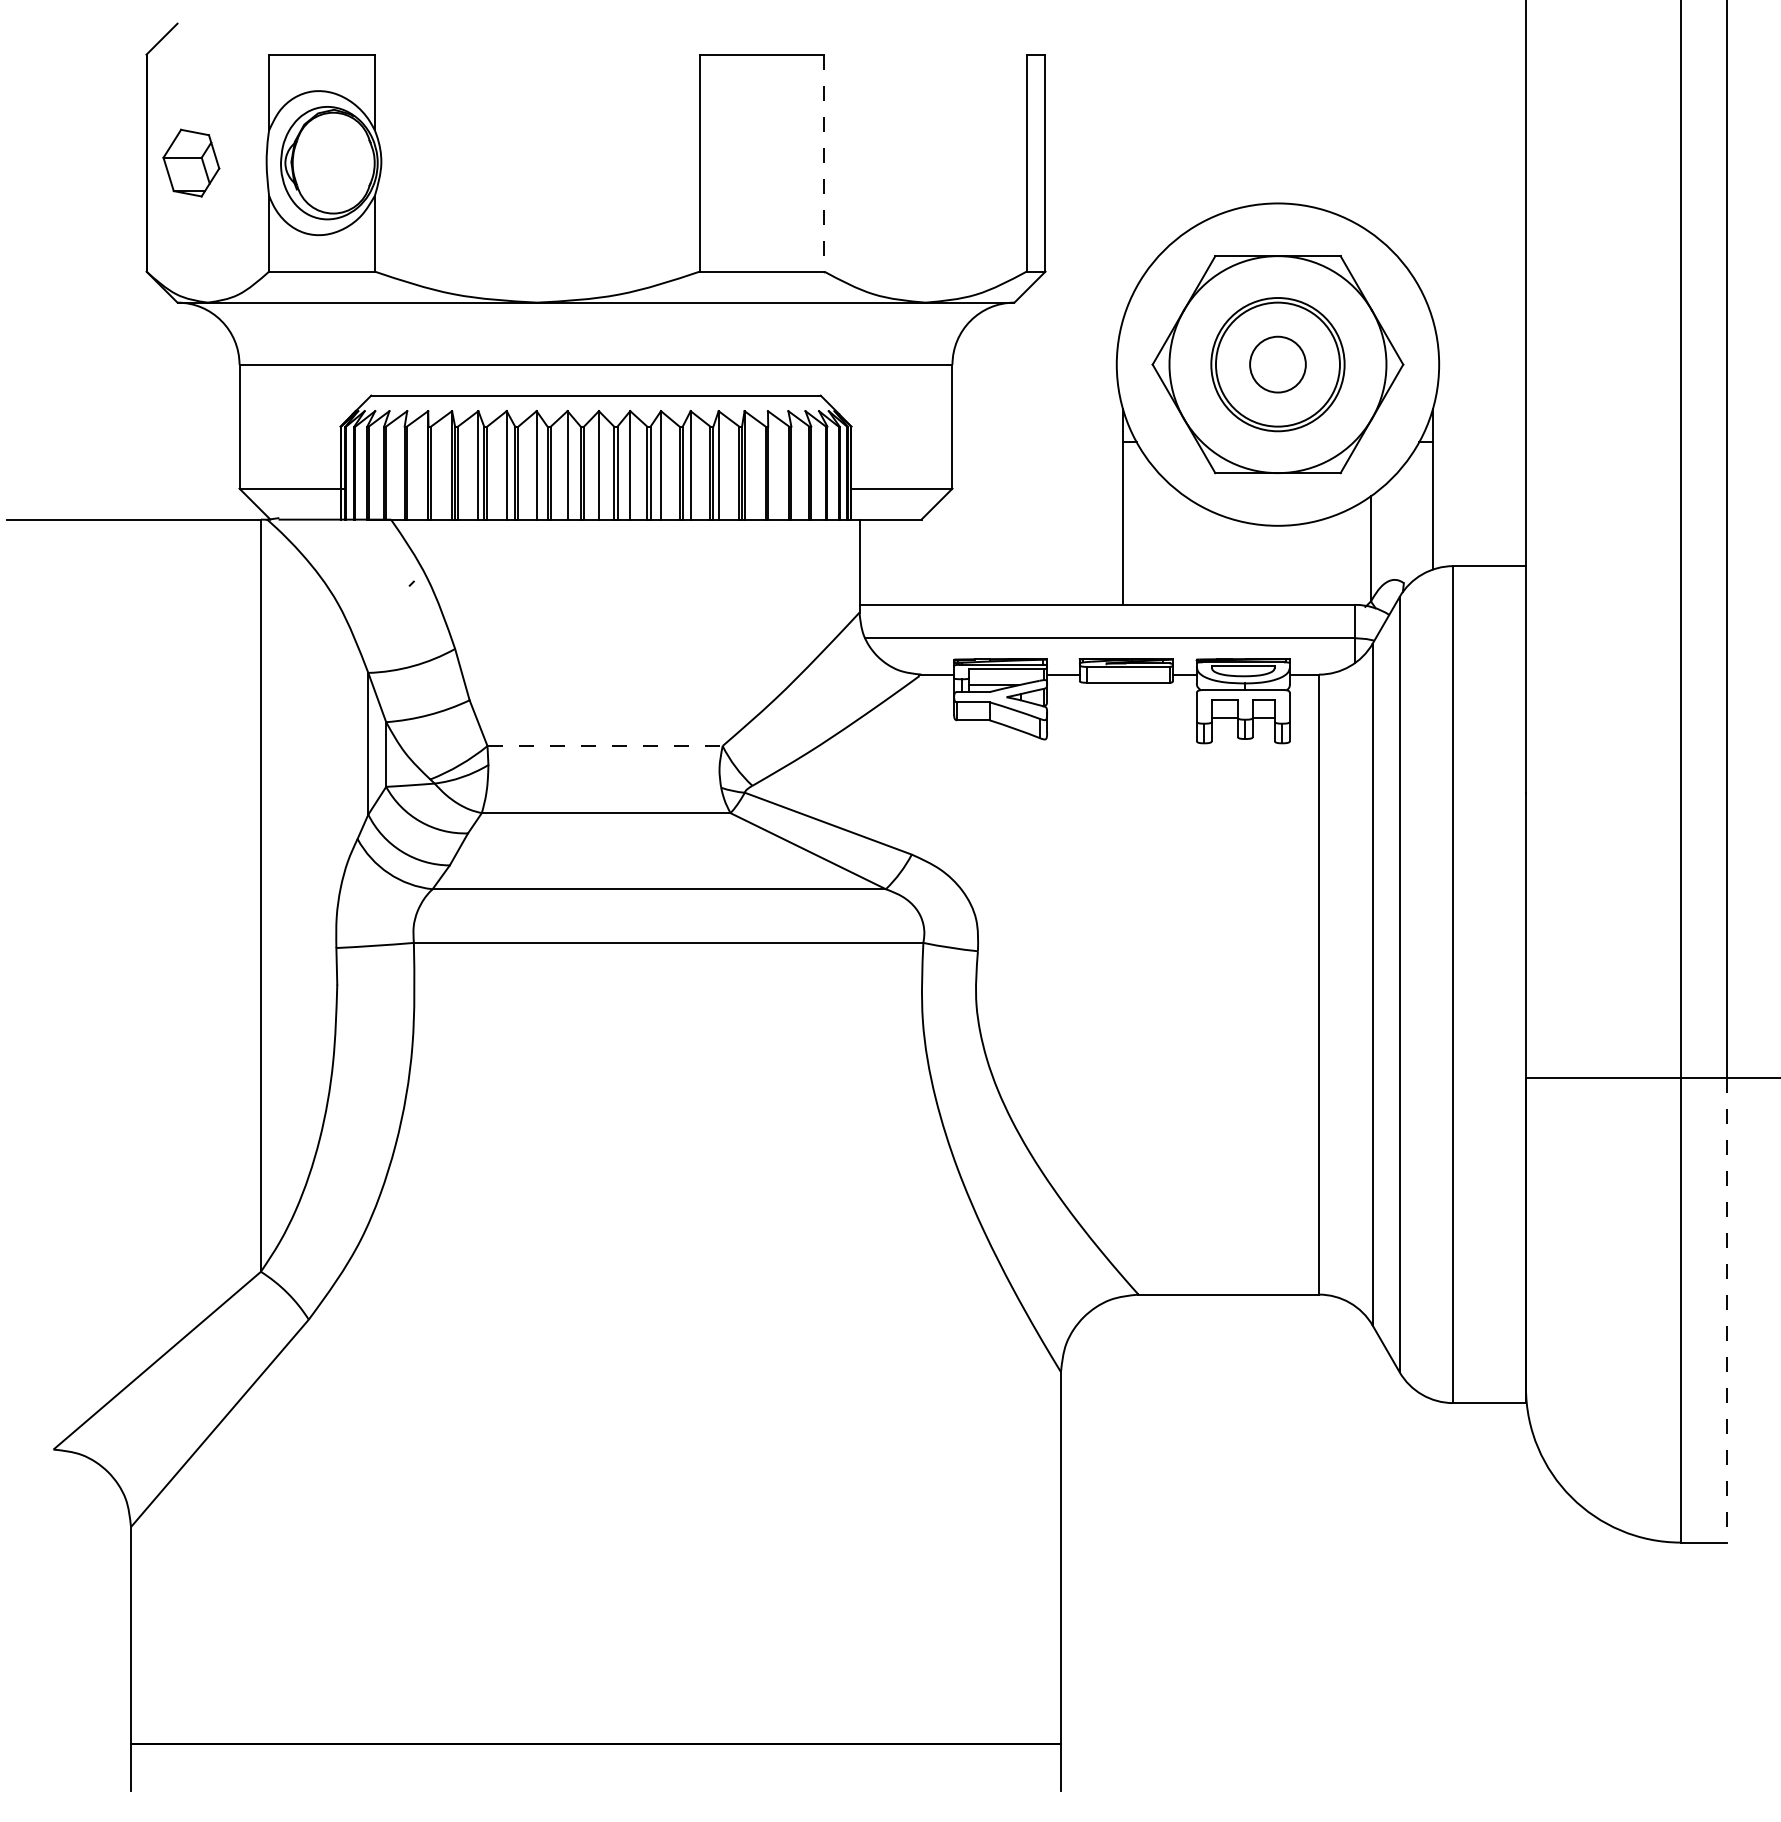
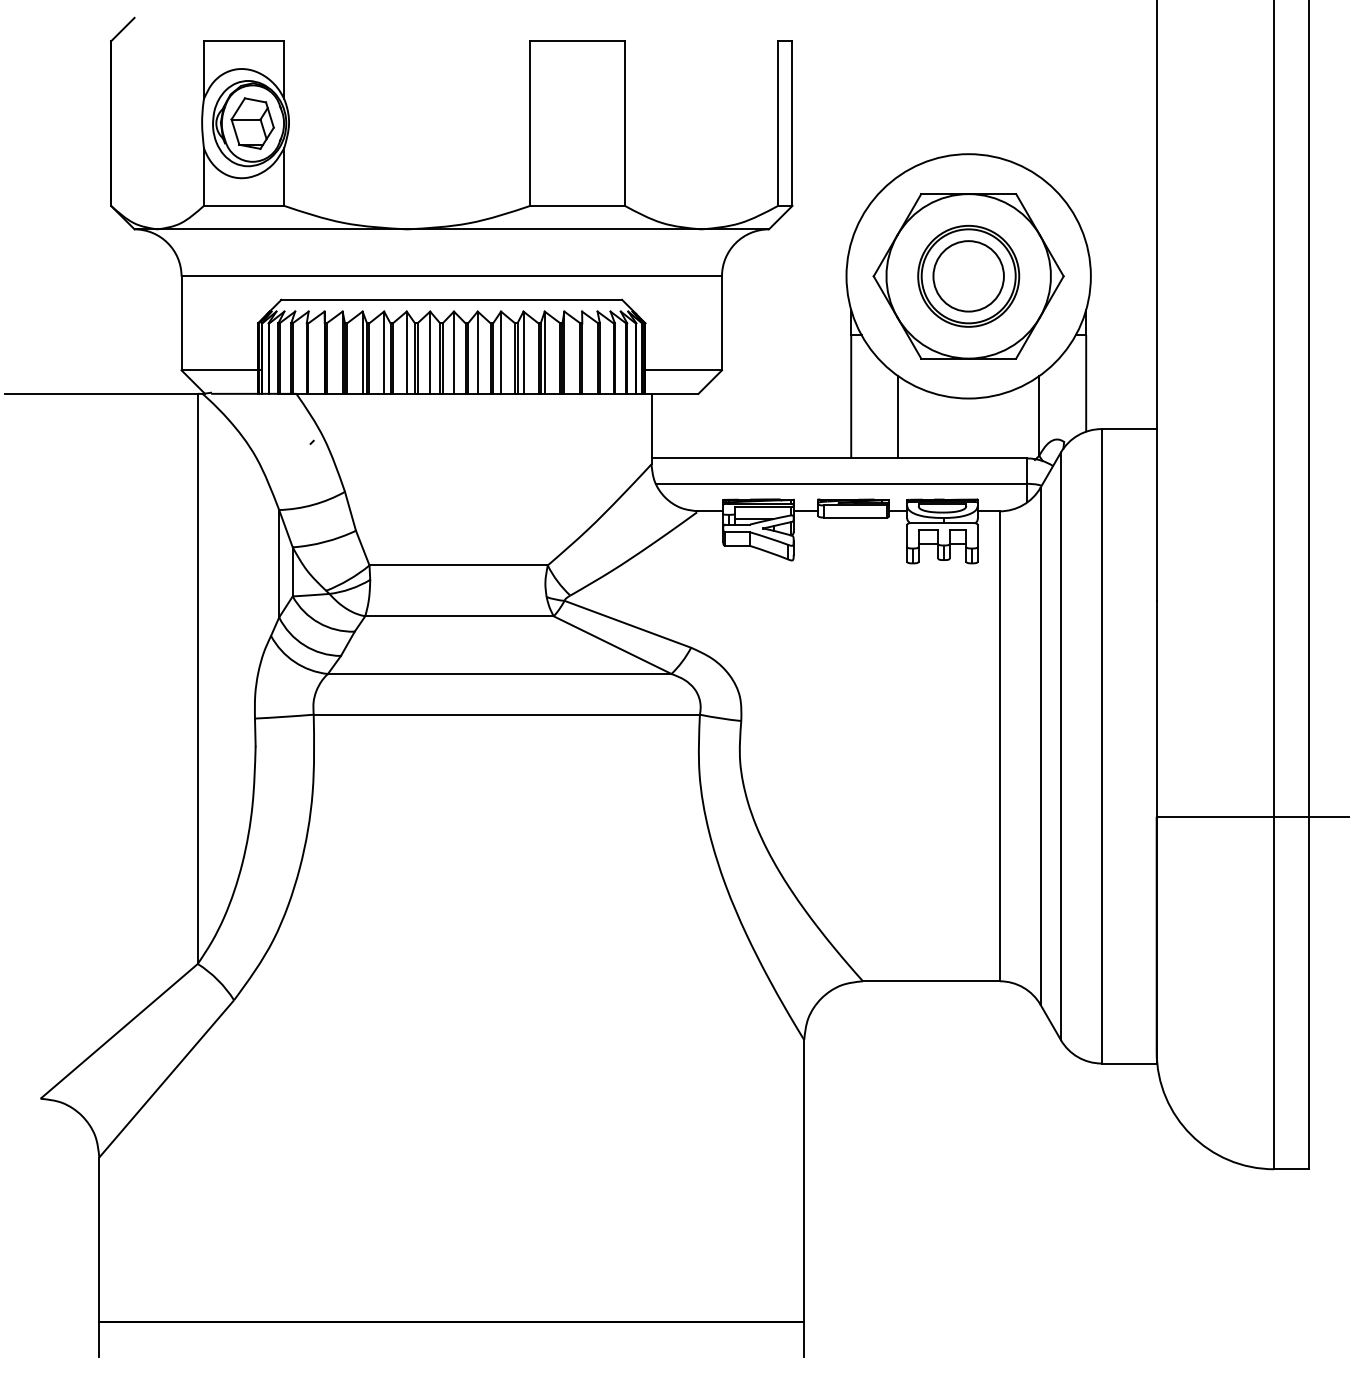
part: (191, 162) -> (252, 123), moved
line: (824, 163) -> (624, 123), dashed -> solid
circle: (1277, 364) -> (968, 276), size x1.67
line: (1184, 550) -> (897, 417), added
line: (605, 746) -> (458, 565), dashed -> solid
line: (1727, 1310) -> (1309, 993), dashed -> solid

